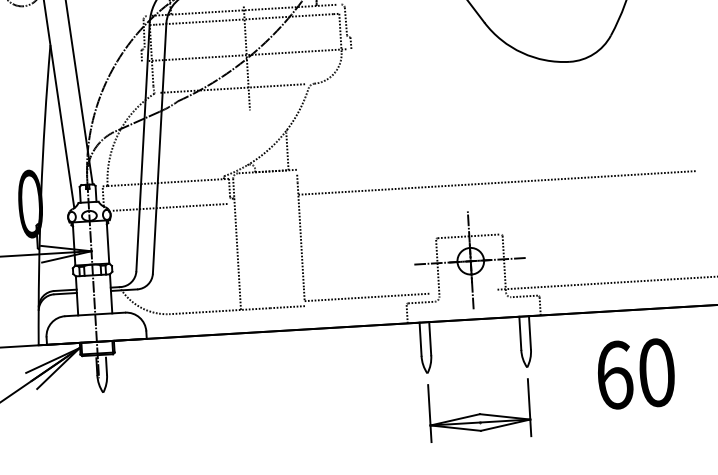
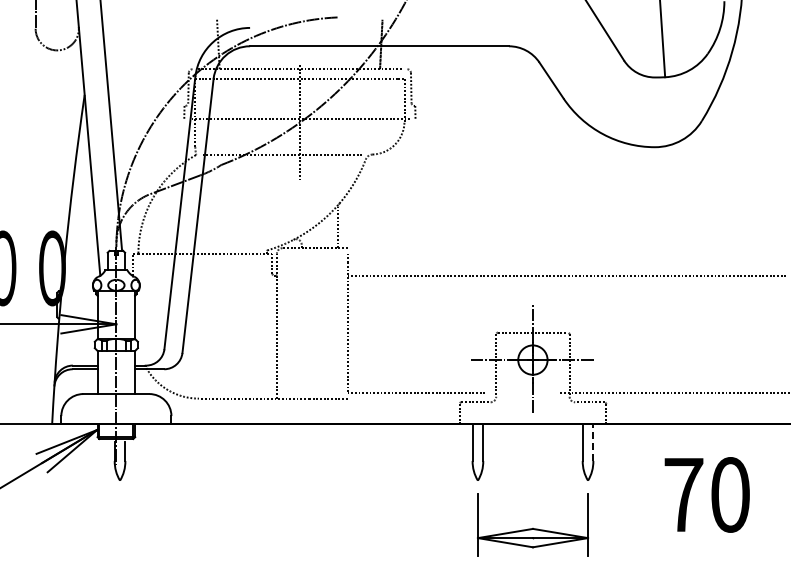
line: (169, 207) -> (204, 281), removed
line: (530, 332) -> (593, 442), solid -> dashed
text: (614, 374) -> (683, 494), 60 -> 70

